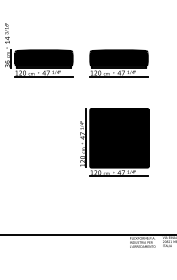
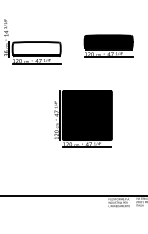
hatch: (43, 57) -> (36, 48), removed
part: (118, 63) -> (108, 46), moved
part: (114, 142) -> (83, 119), moved

